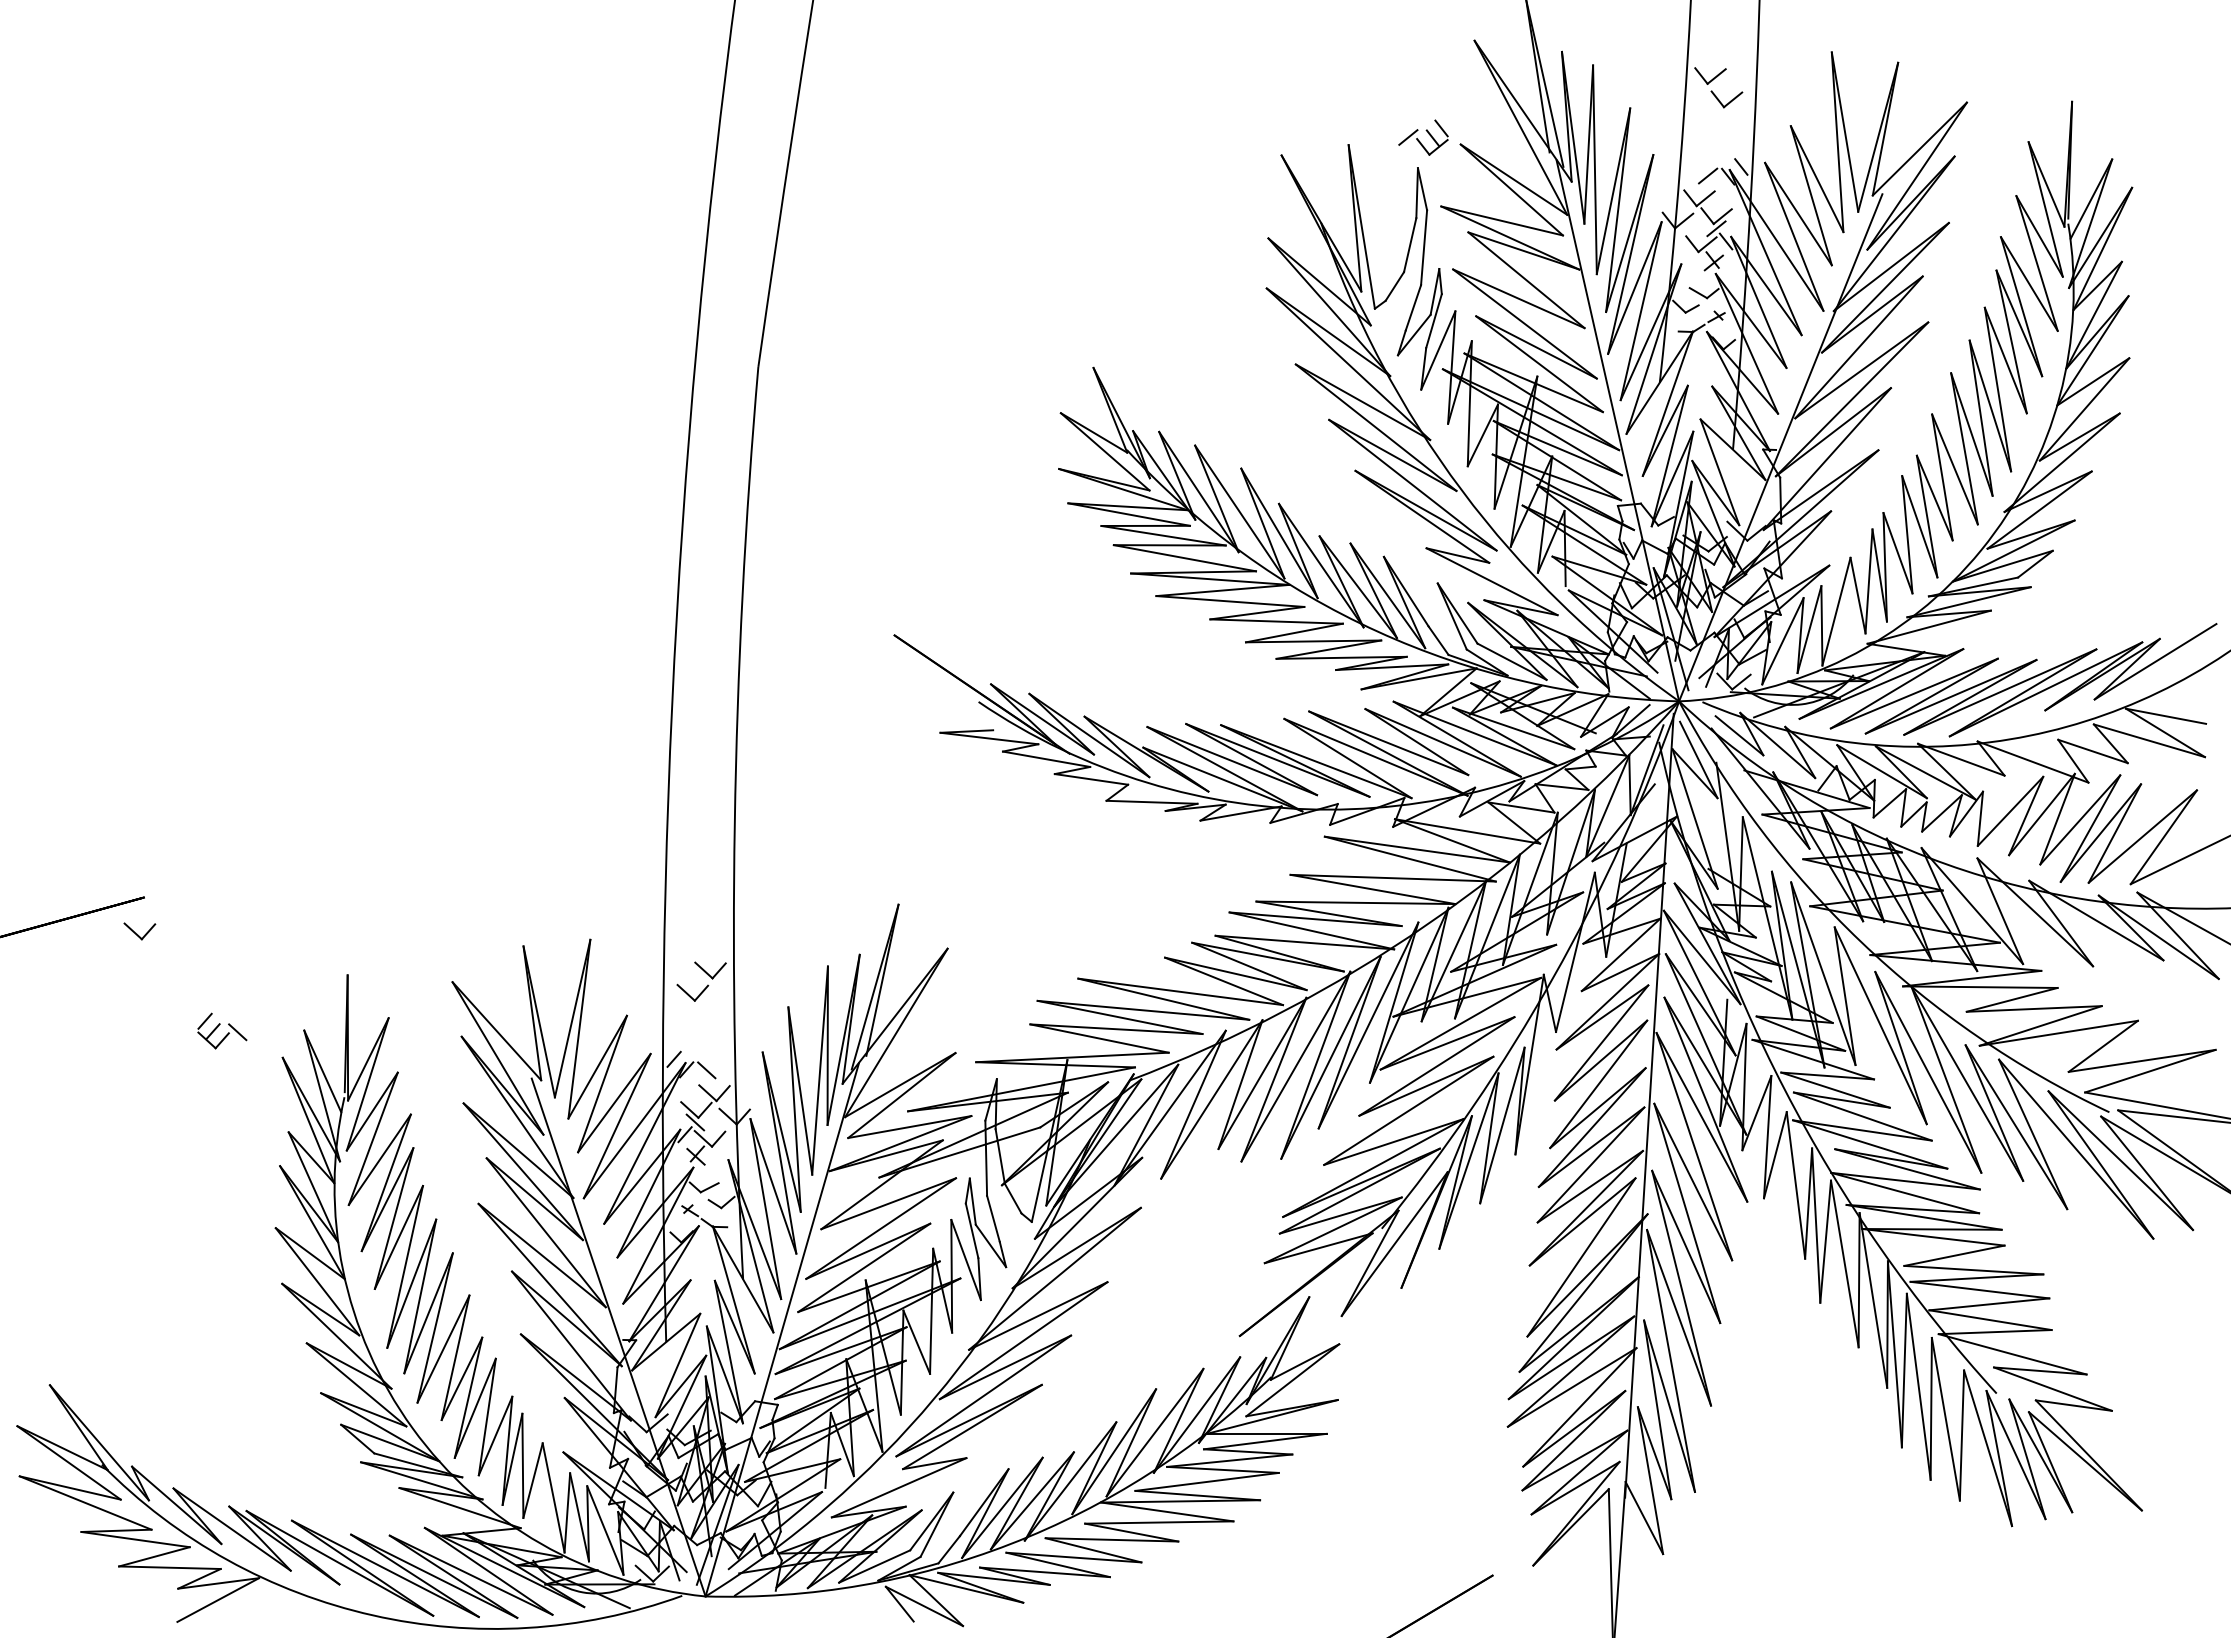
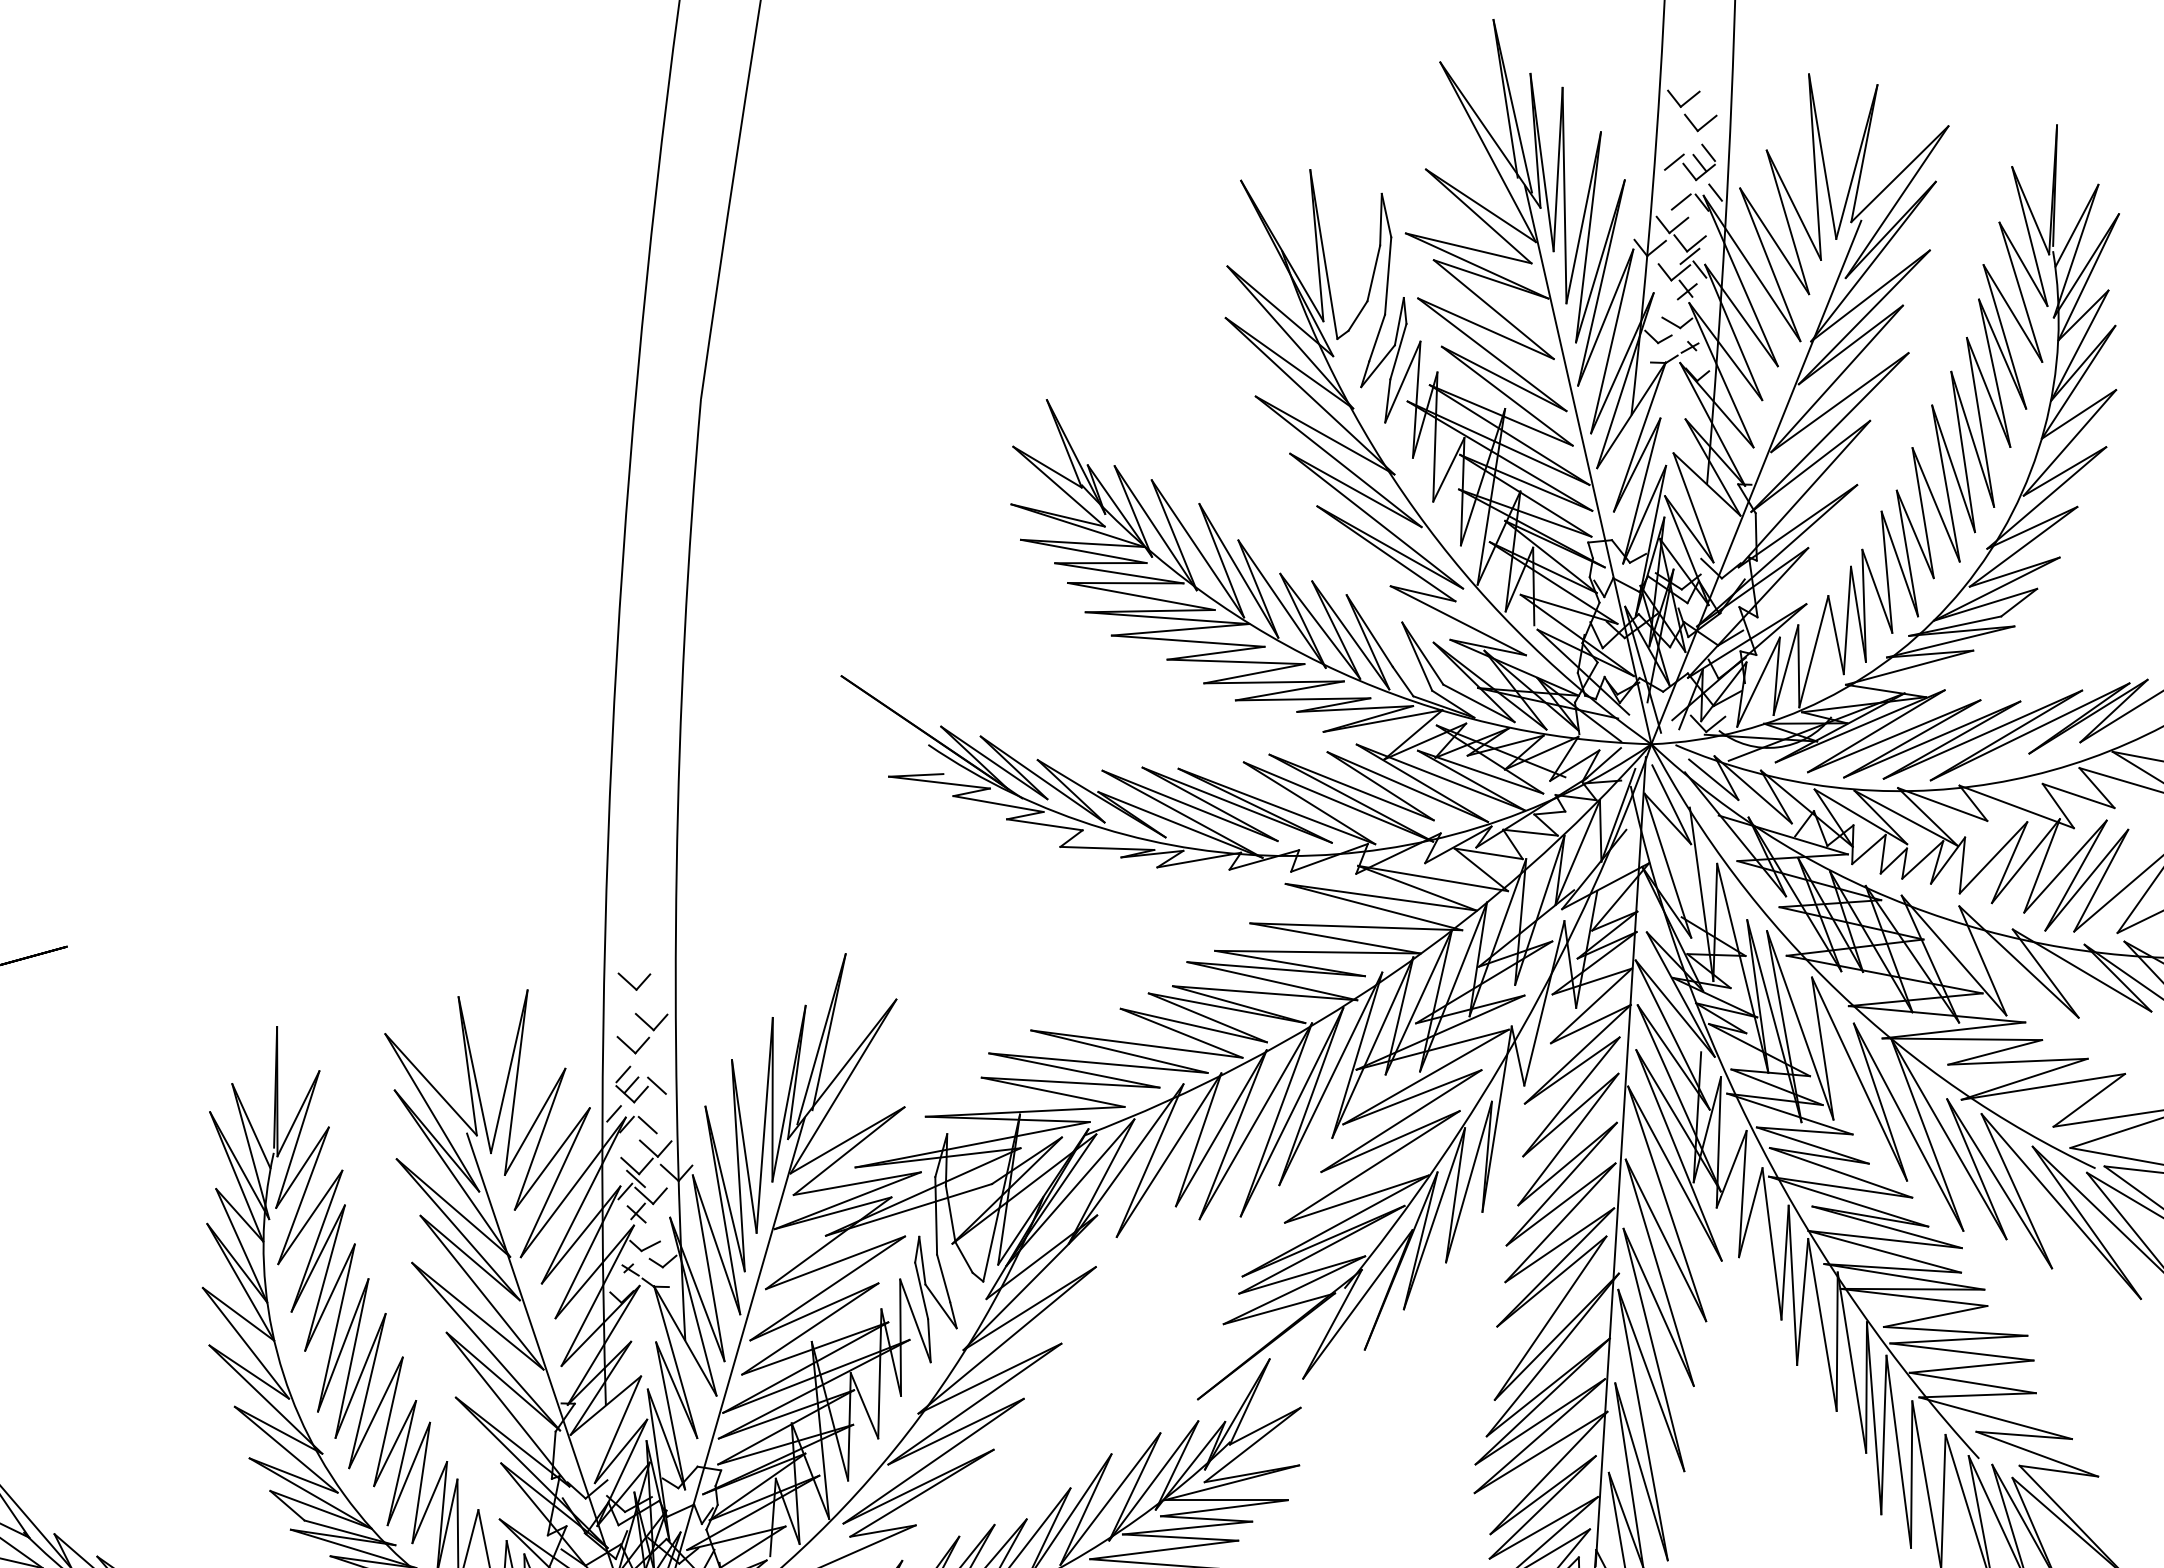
part: (1423, 137) -> (1689, 162), moved
part: (139, 931) -> (634, 981), moved
part: (222, 1030) -> (641, 1083), moved

